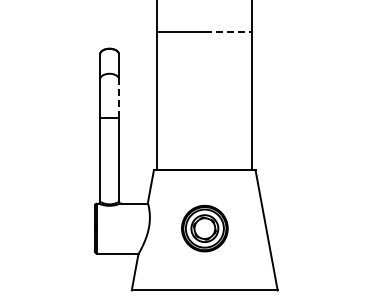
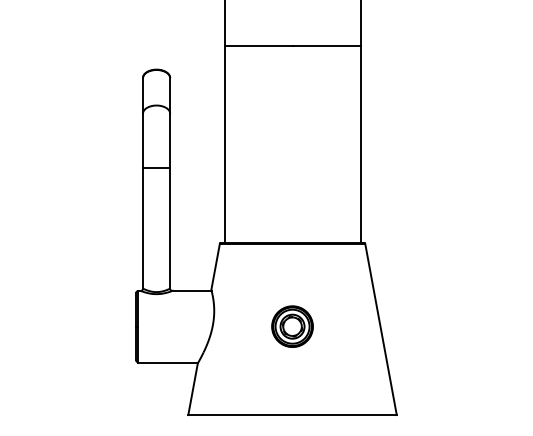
line: (228, 31) -> (326, 45), dashed -> solid
line: (119, 98) -> (170, 140), dashed -> solid
part: (204, 228) -> (292, 326), size x0.62

